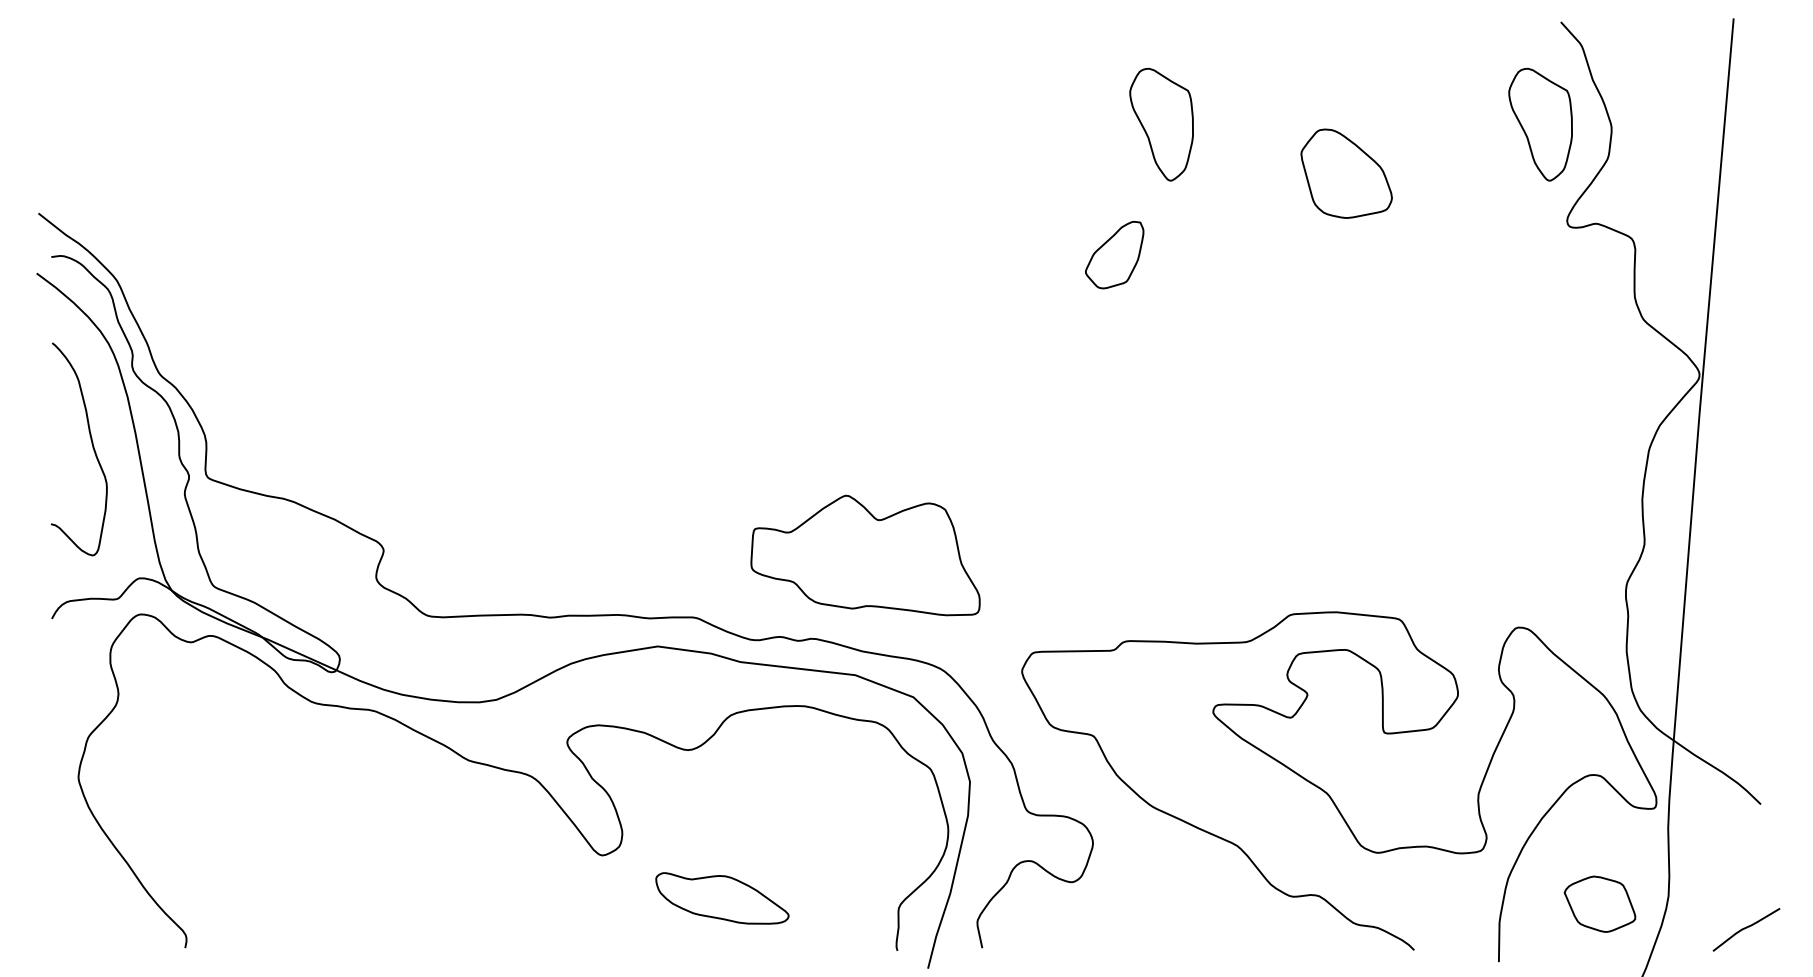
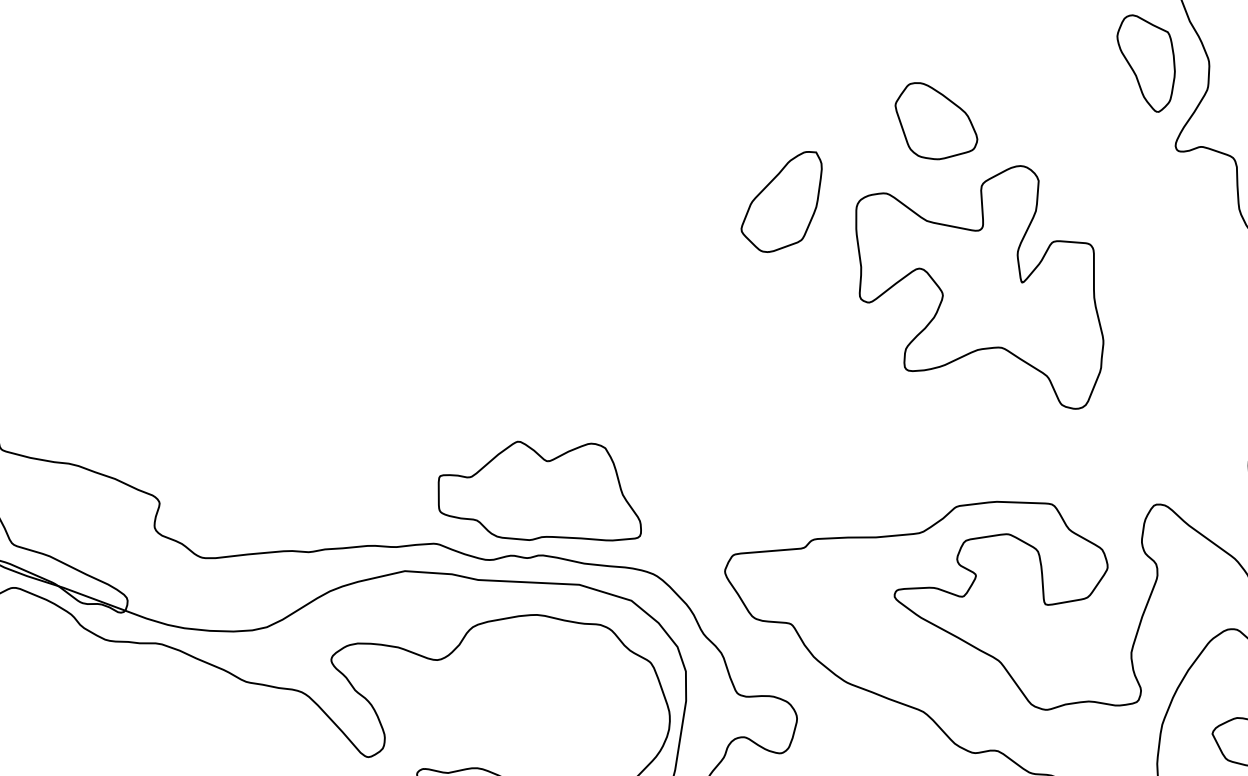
part: (1161, 124) -> (815, 85), removed
part: (1346, 173) -> (936, 120), moved
part: (1114, 254) -> (781, 201), size x1.67
part: (1333, 372) -> (980, 292), added
part: (865, 555) -> (538, 492), moved

